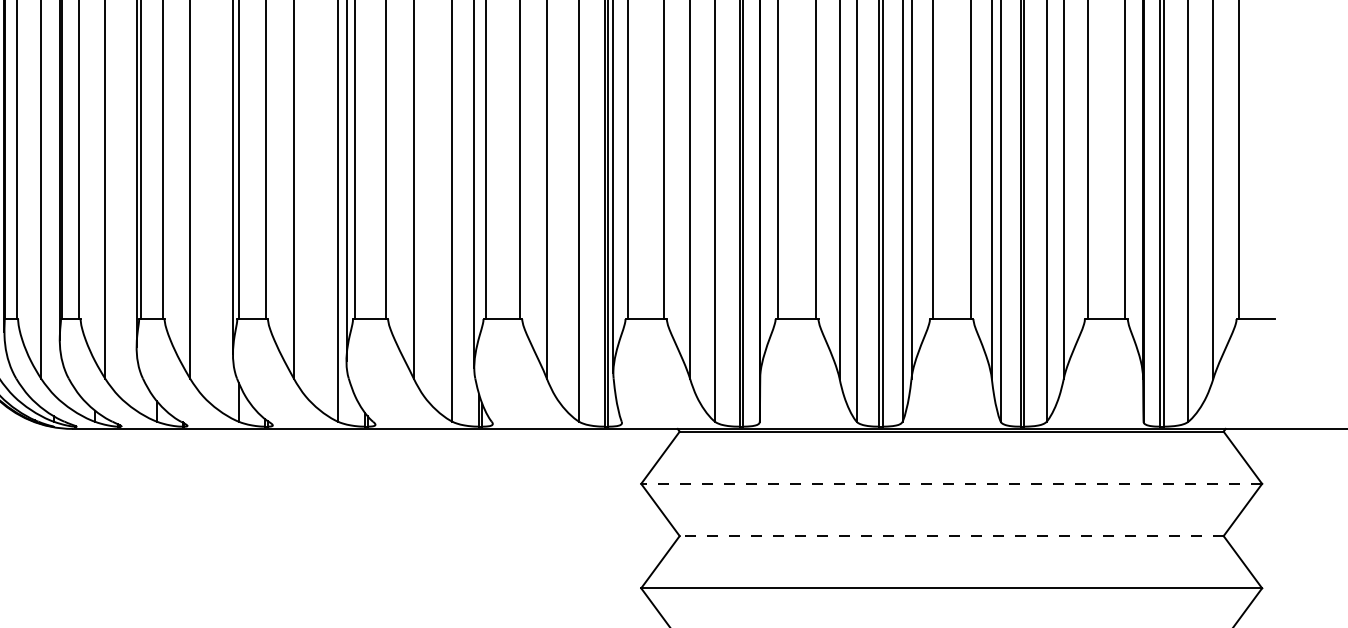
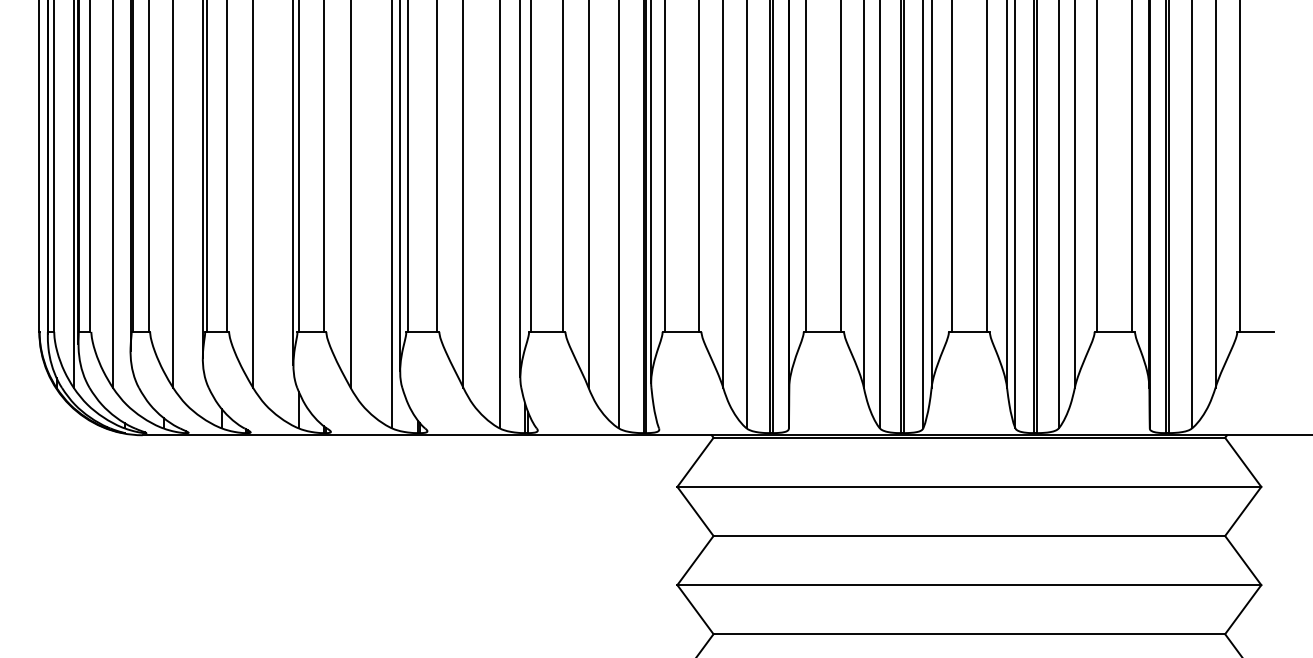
line: (951, 483) -> (969, 486), dashed -> solid
line: (951, 536) -> (969, 536), dashed -> solid

